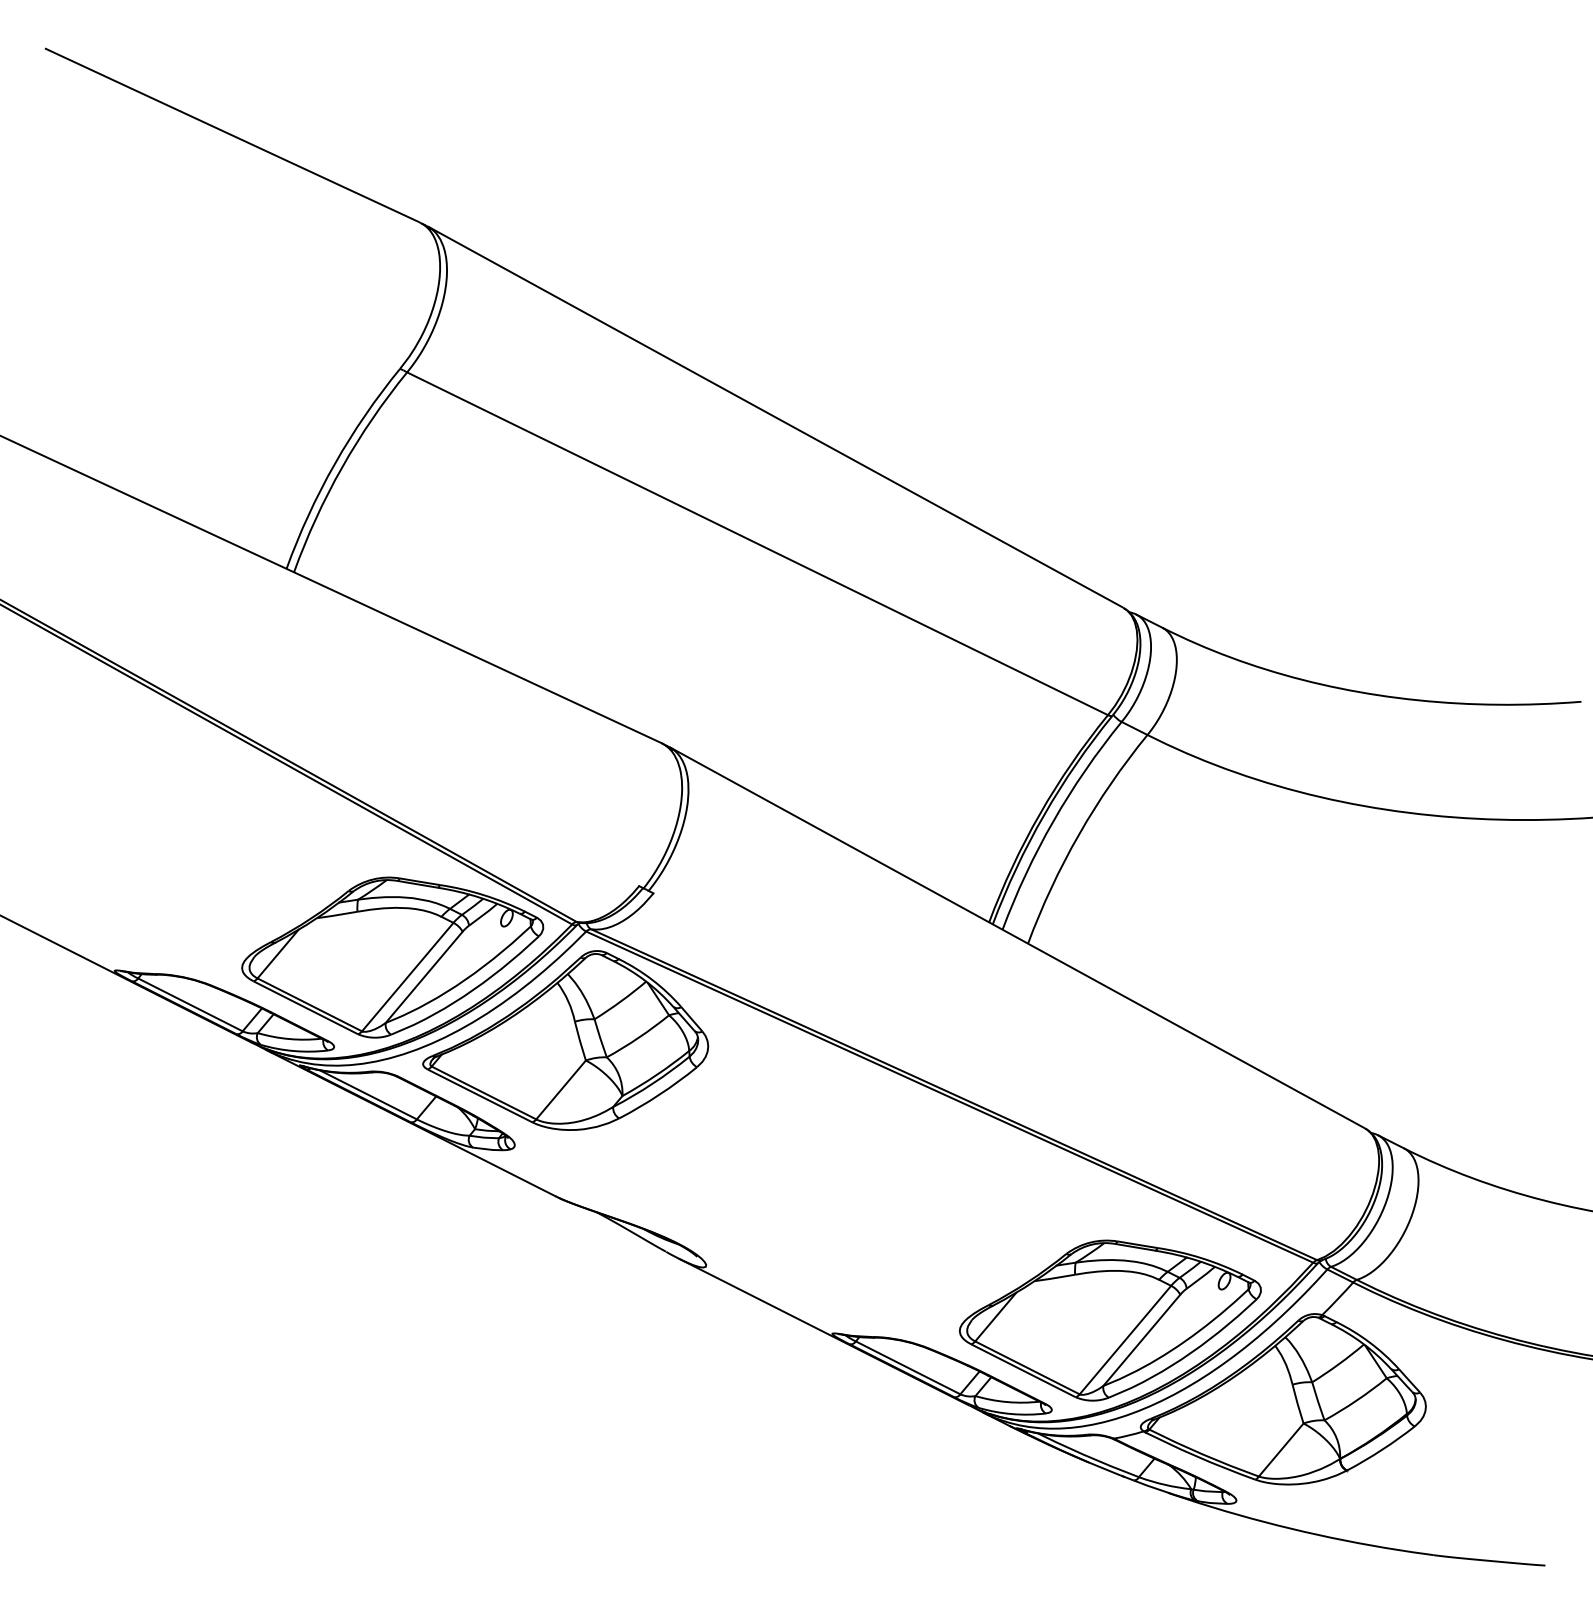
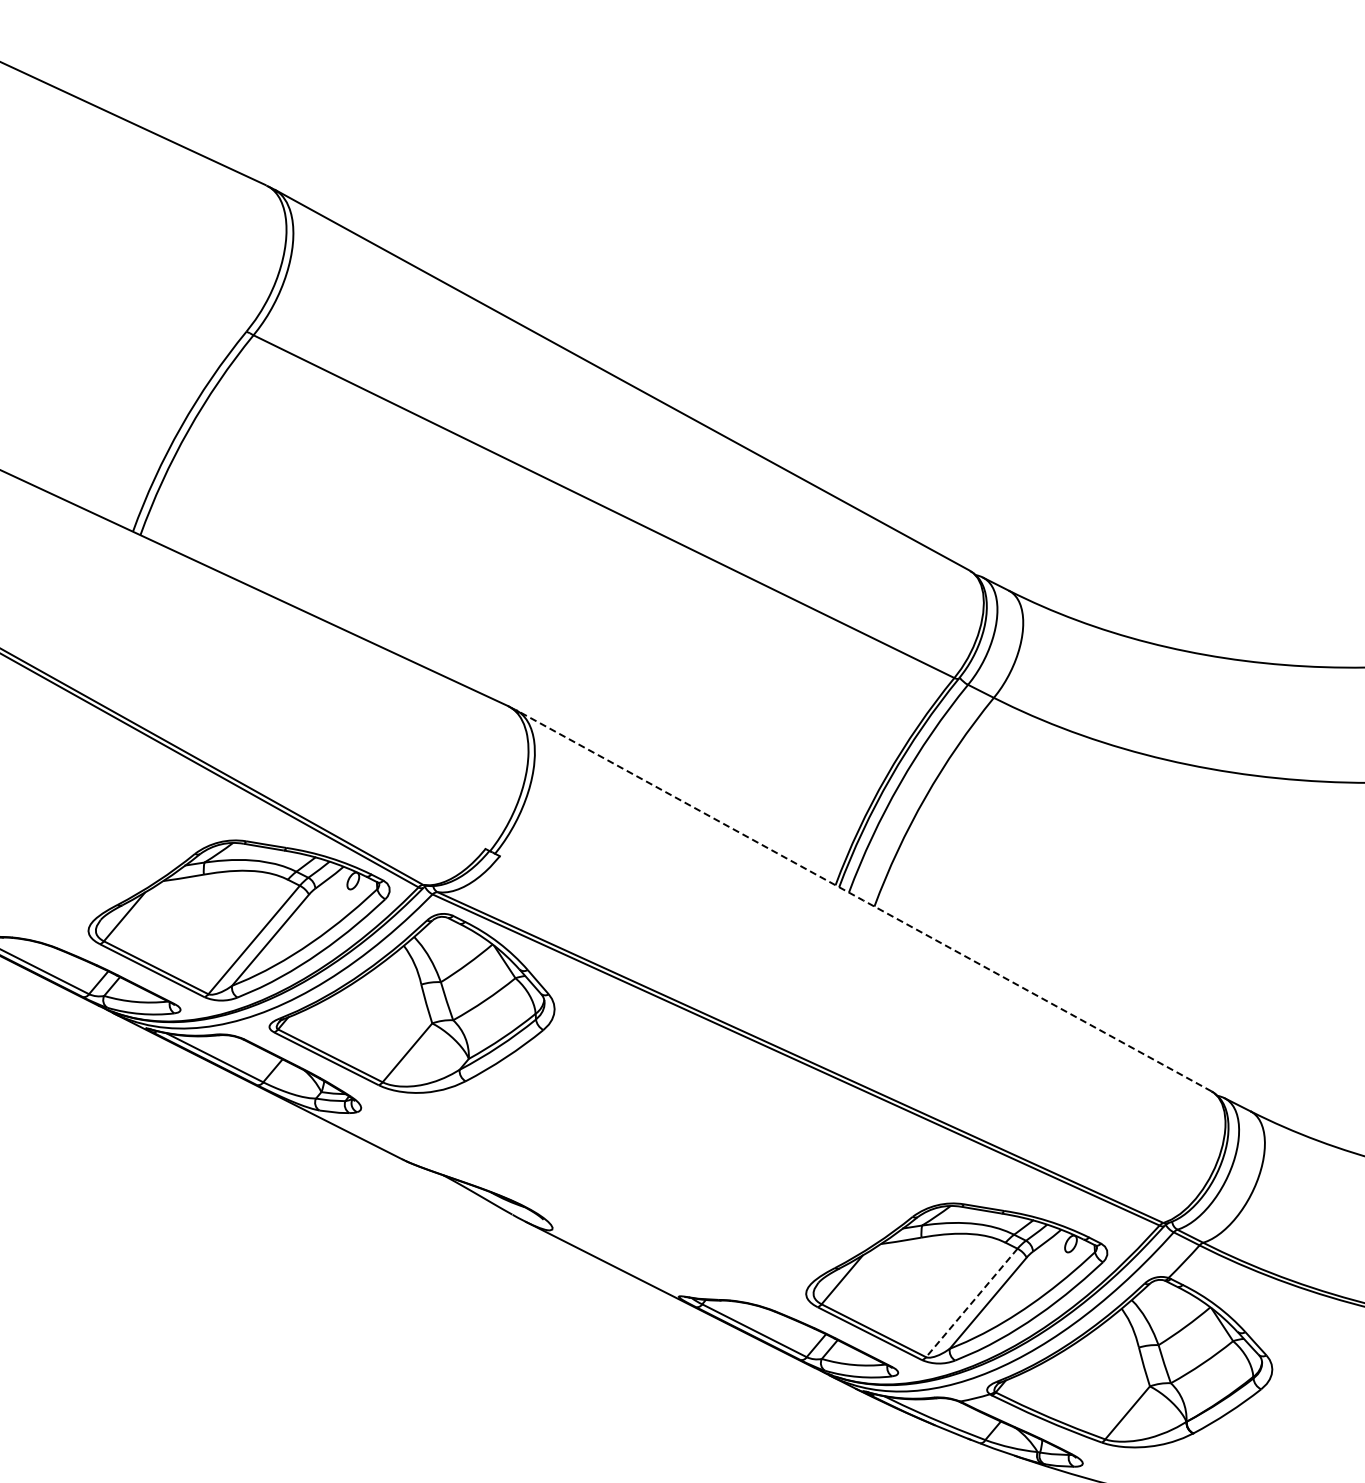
line: (1016, 937) -> (862, 900), solid -> dashed
line: (1125, 1340) -> (971, 1303), solid -> dashed

